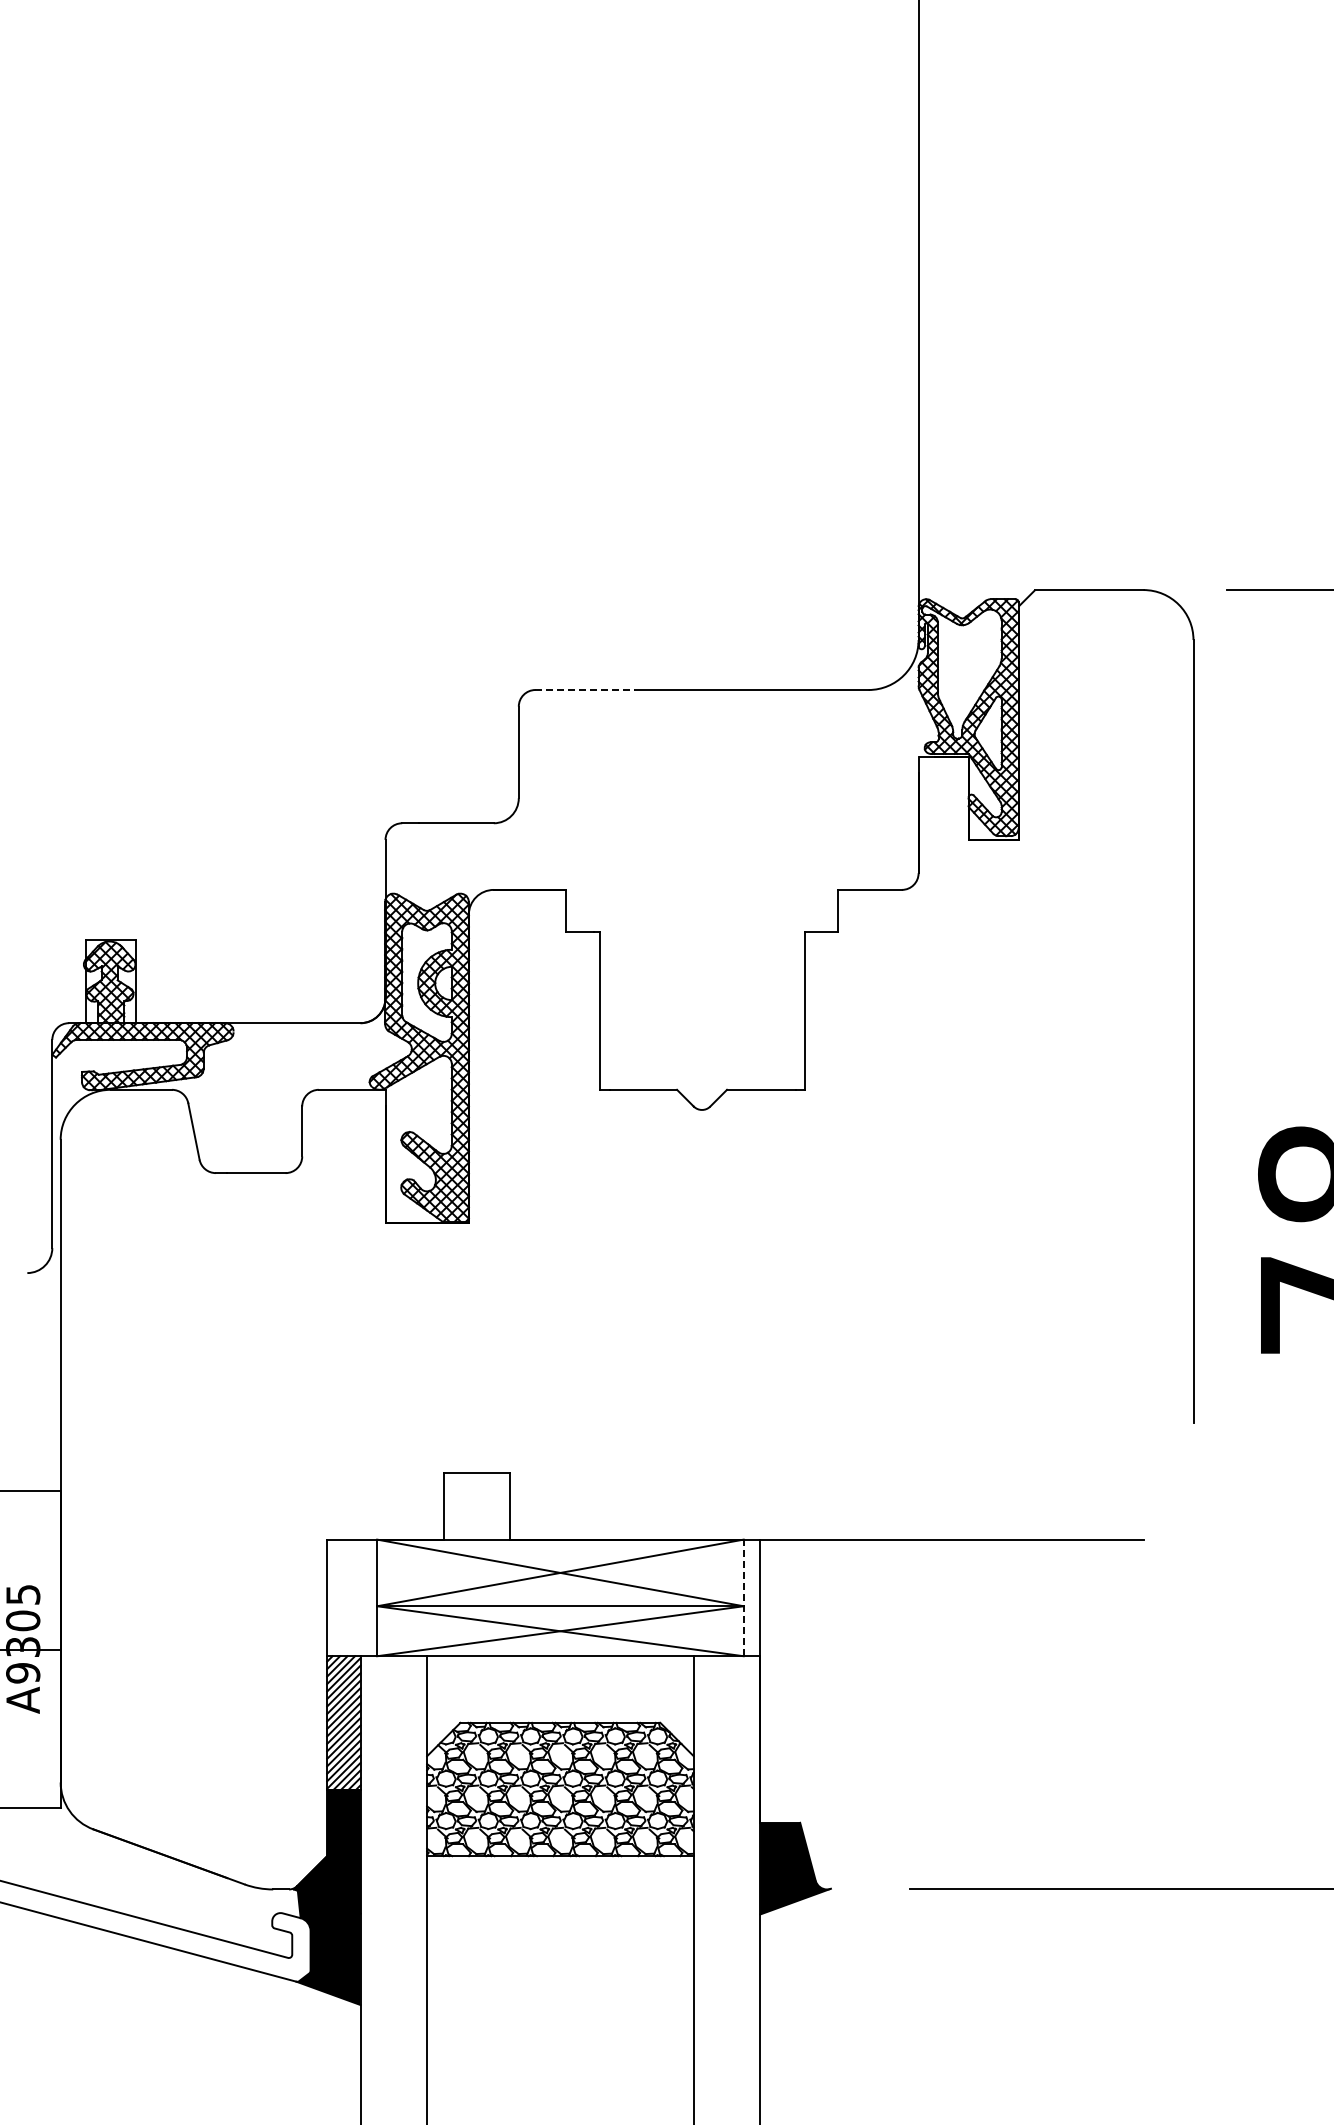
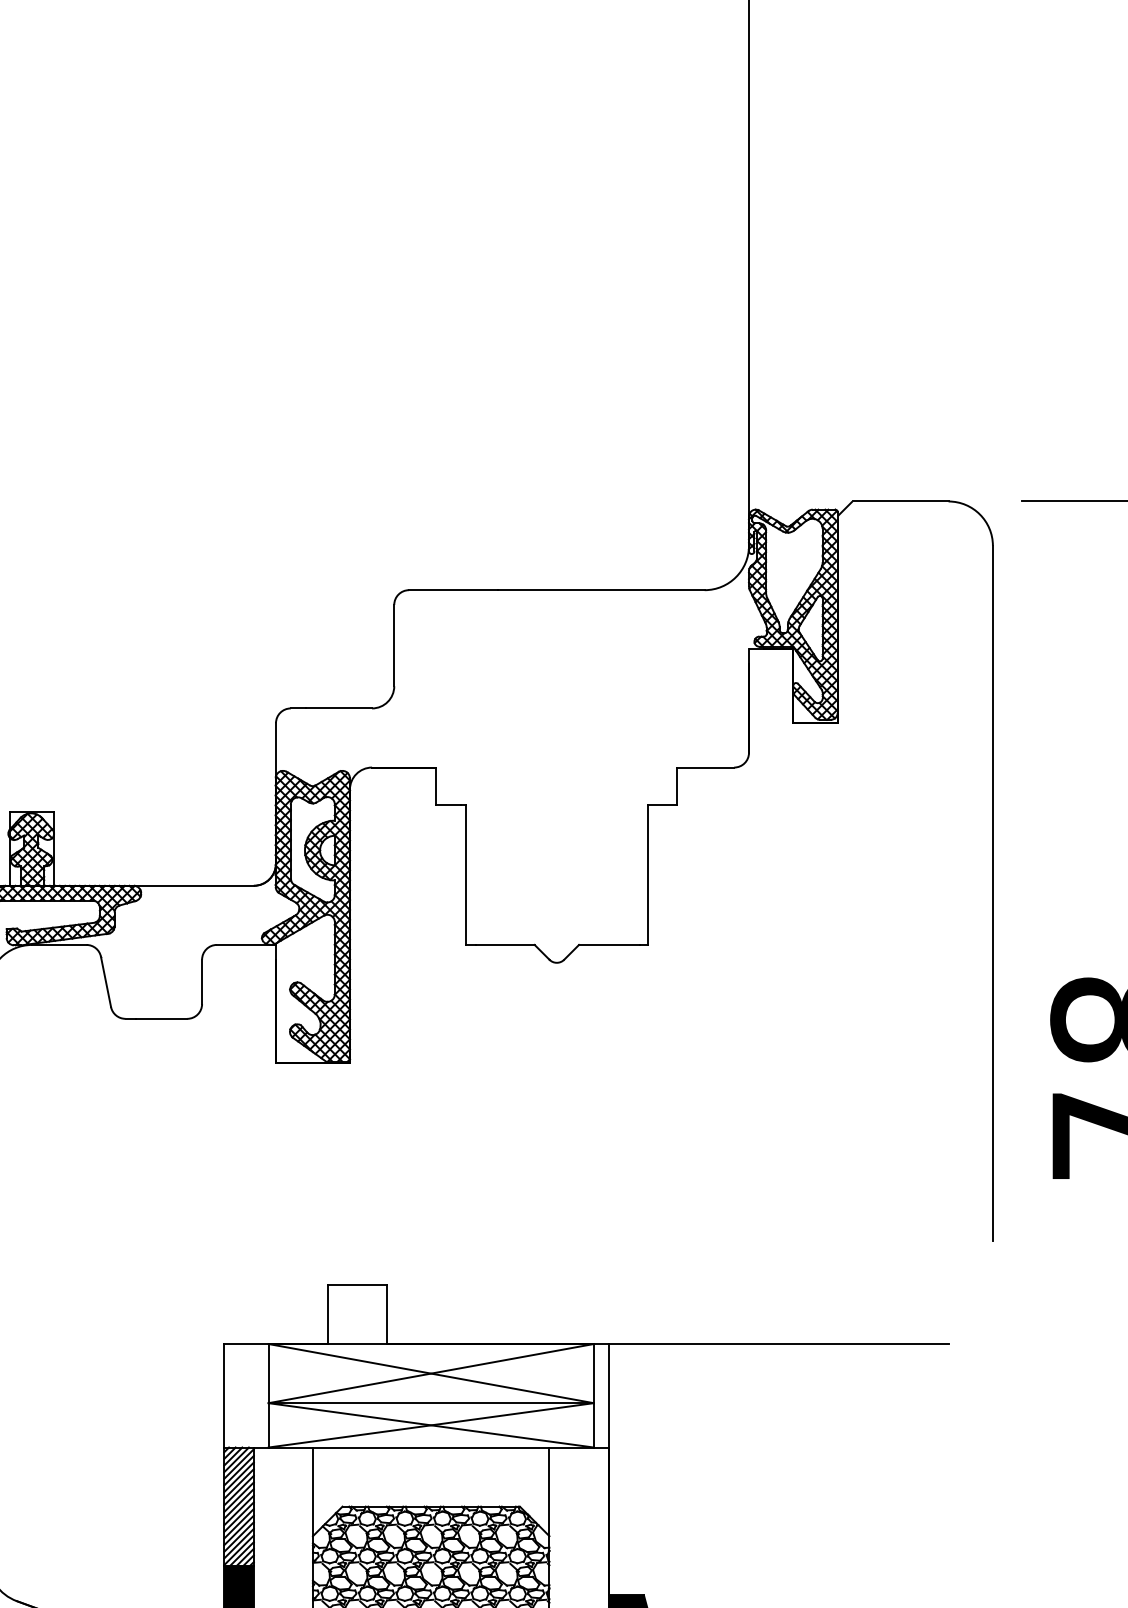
line: (585, 690) -> (453, 590), dashed -> solid
line: (743, 1597) -> (593, 1395), dashed -> solid

